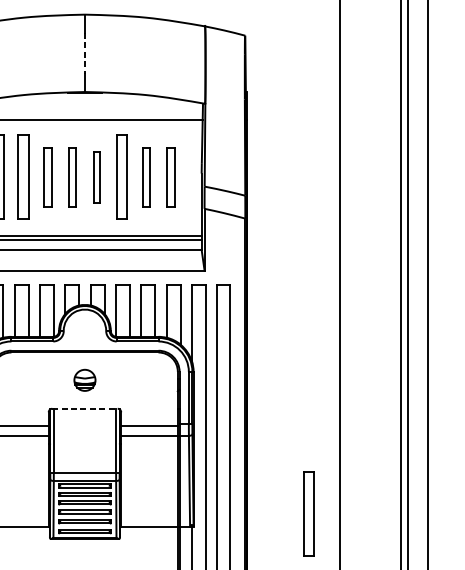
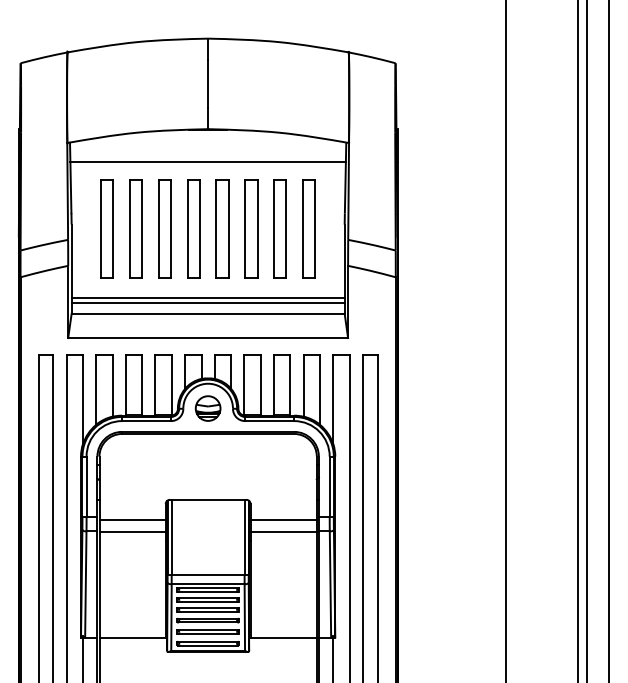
line: (85, 52) -> (208, 83), dashed -> solid
part: (47, 176) -> (164, 228), size x1.43
part: (72, 176) -> (193, 228), size x1.43
part: (97, 176) -> (222, 228), size x1.67
part: (145, 176) -> (279, 228), size x1.43
part: (170, 176) -> (308, 228), size x1.43
part: (84, 380) -> (207, 408), moved
line: (85, 408) -> (208, 499), dashed -> solid
part: (308, 513) -> (469, 622), removed

